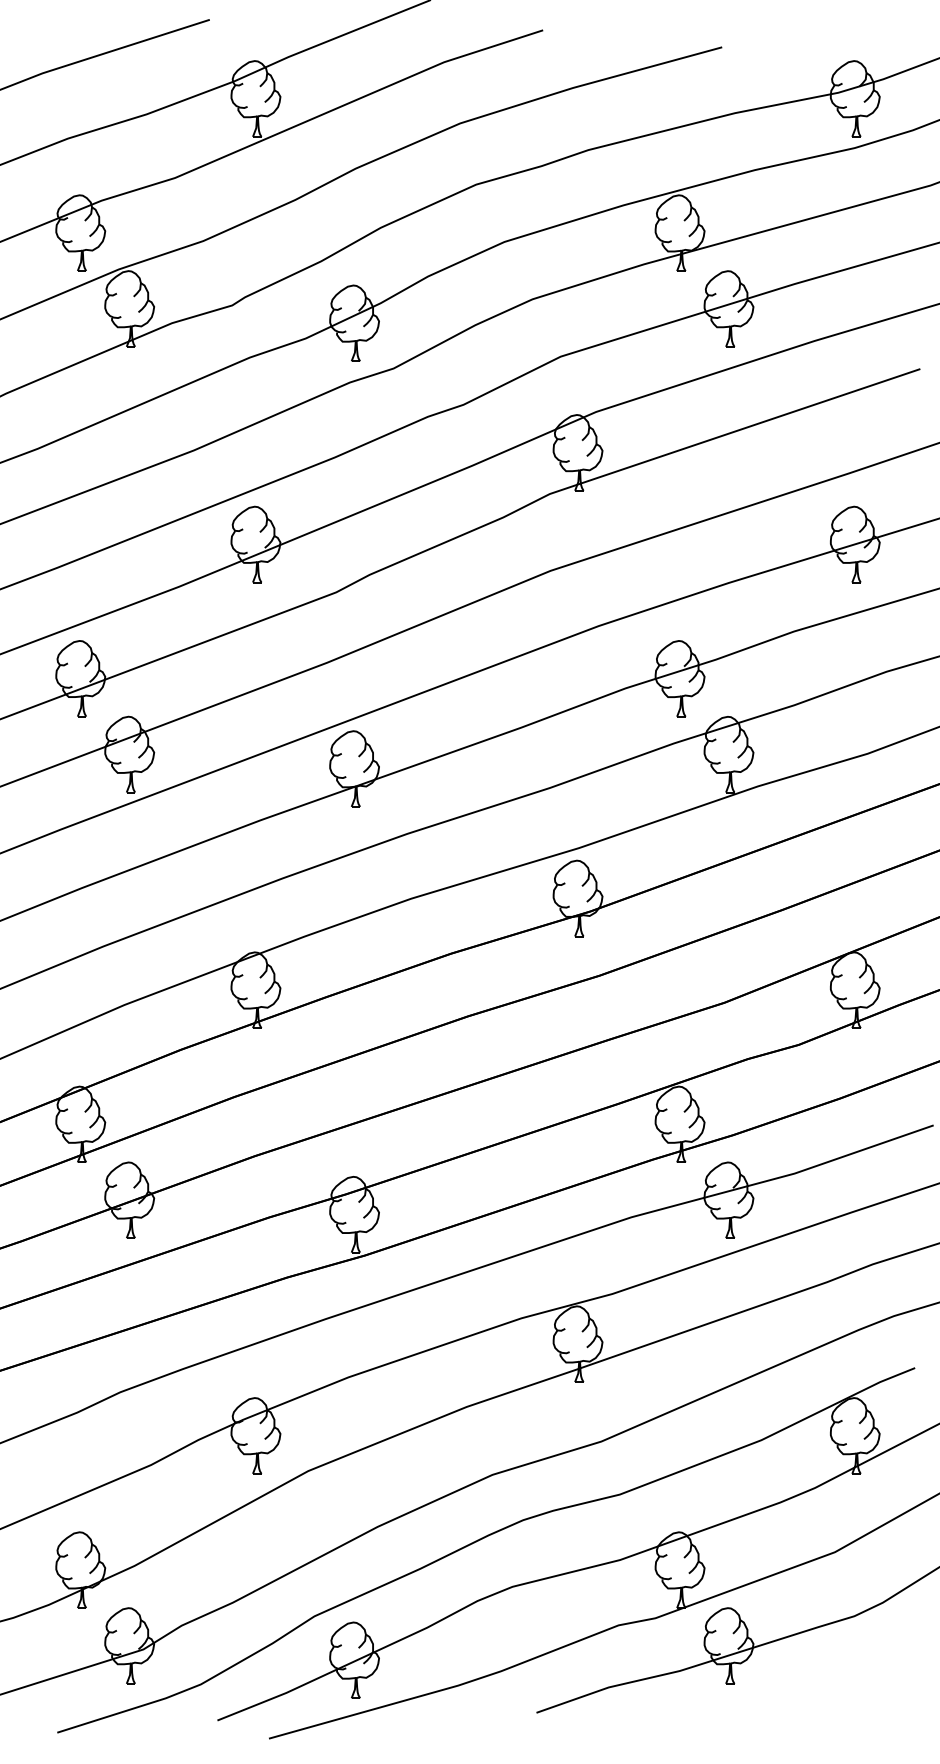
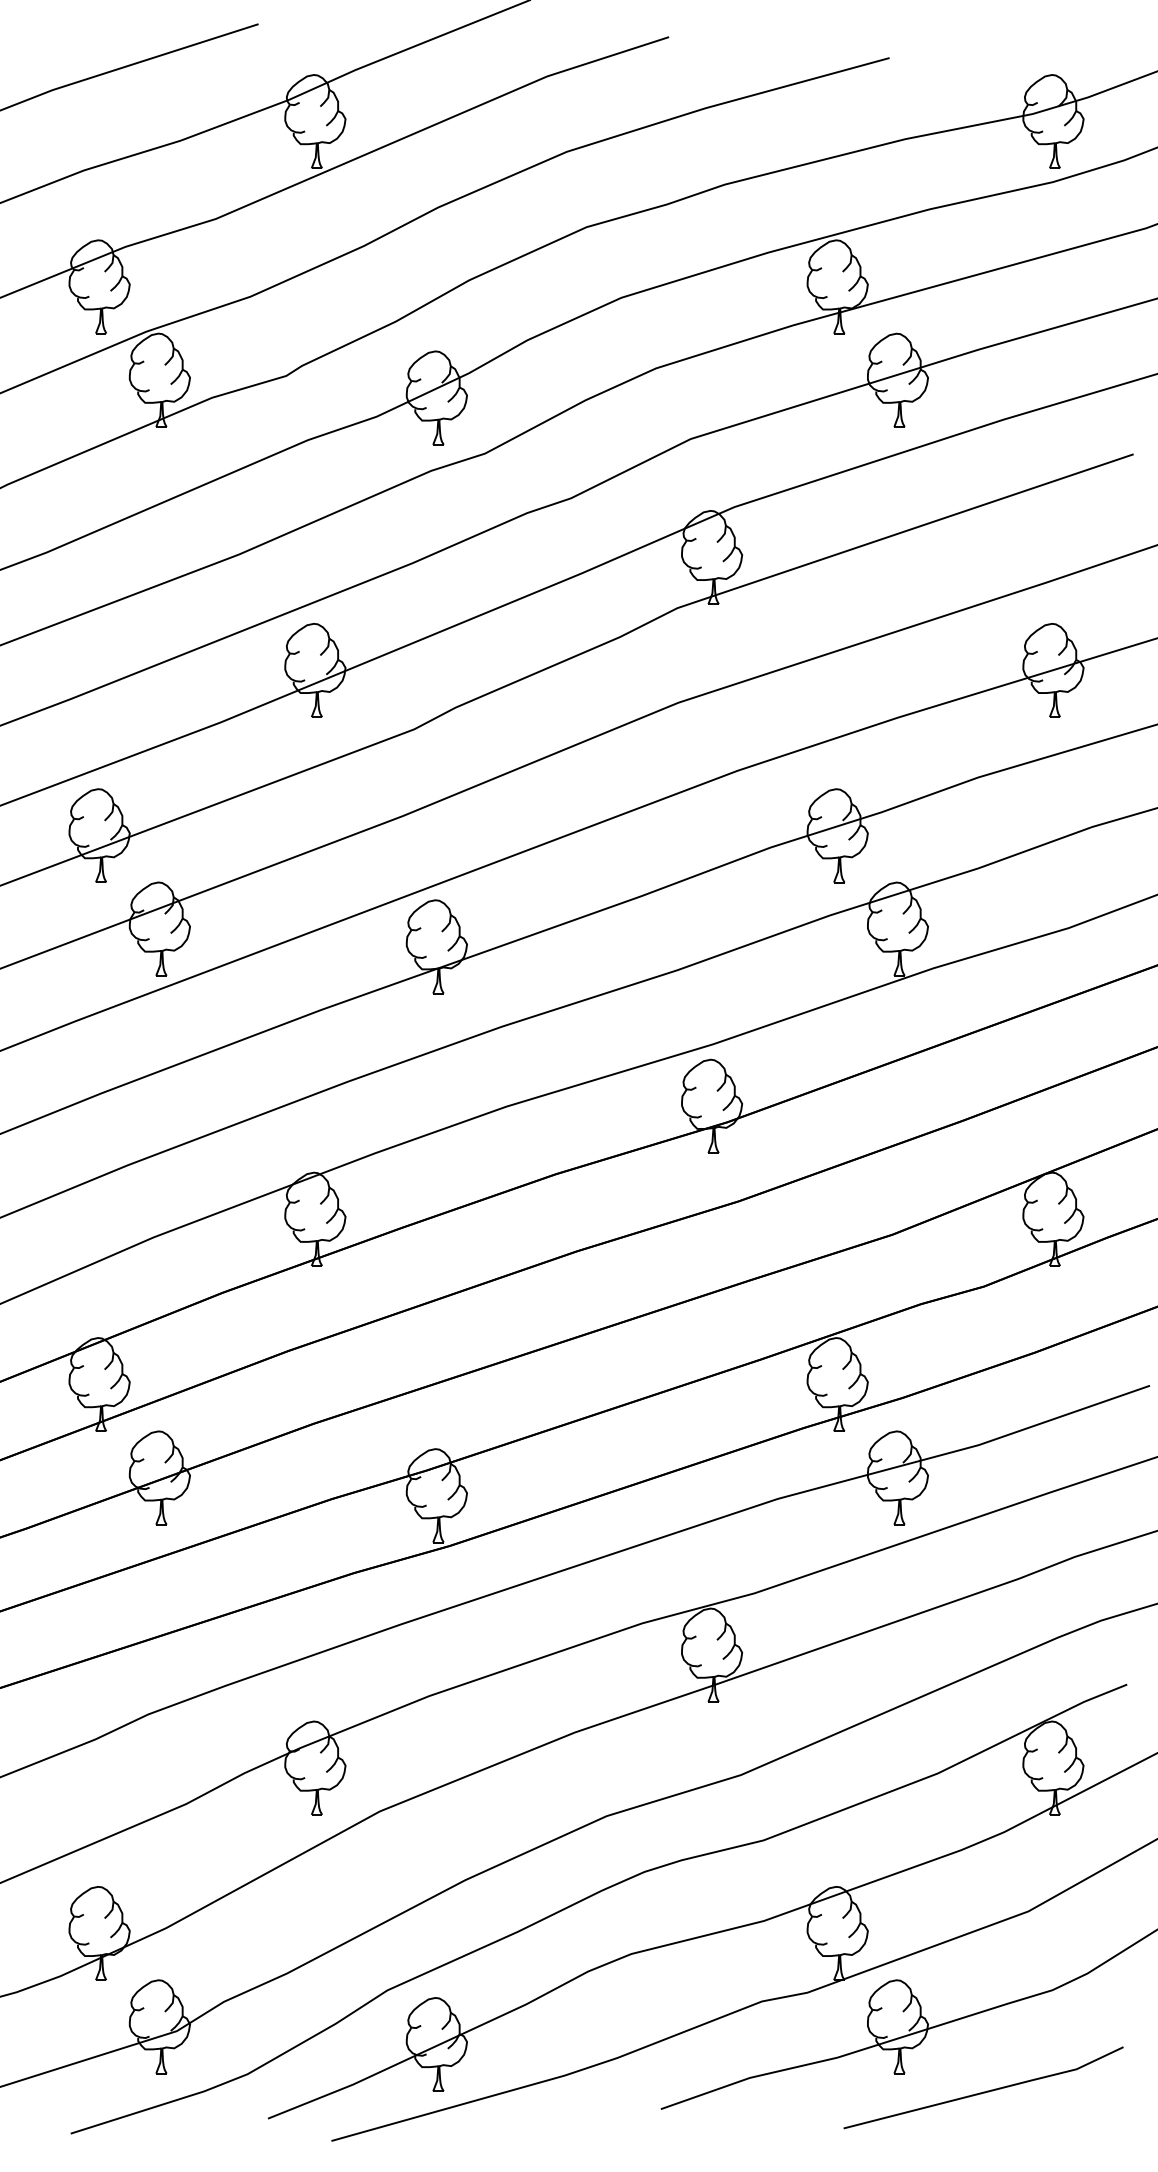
line: (798, 1698) -> (983, 2091), added

